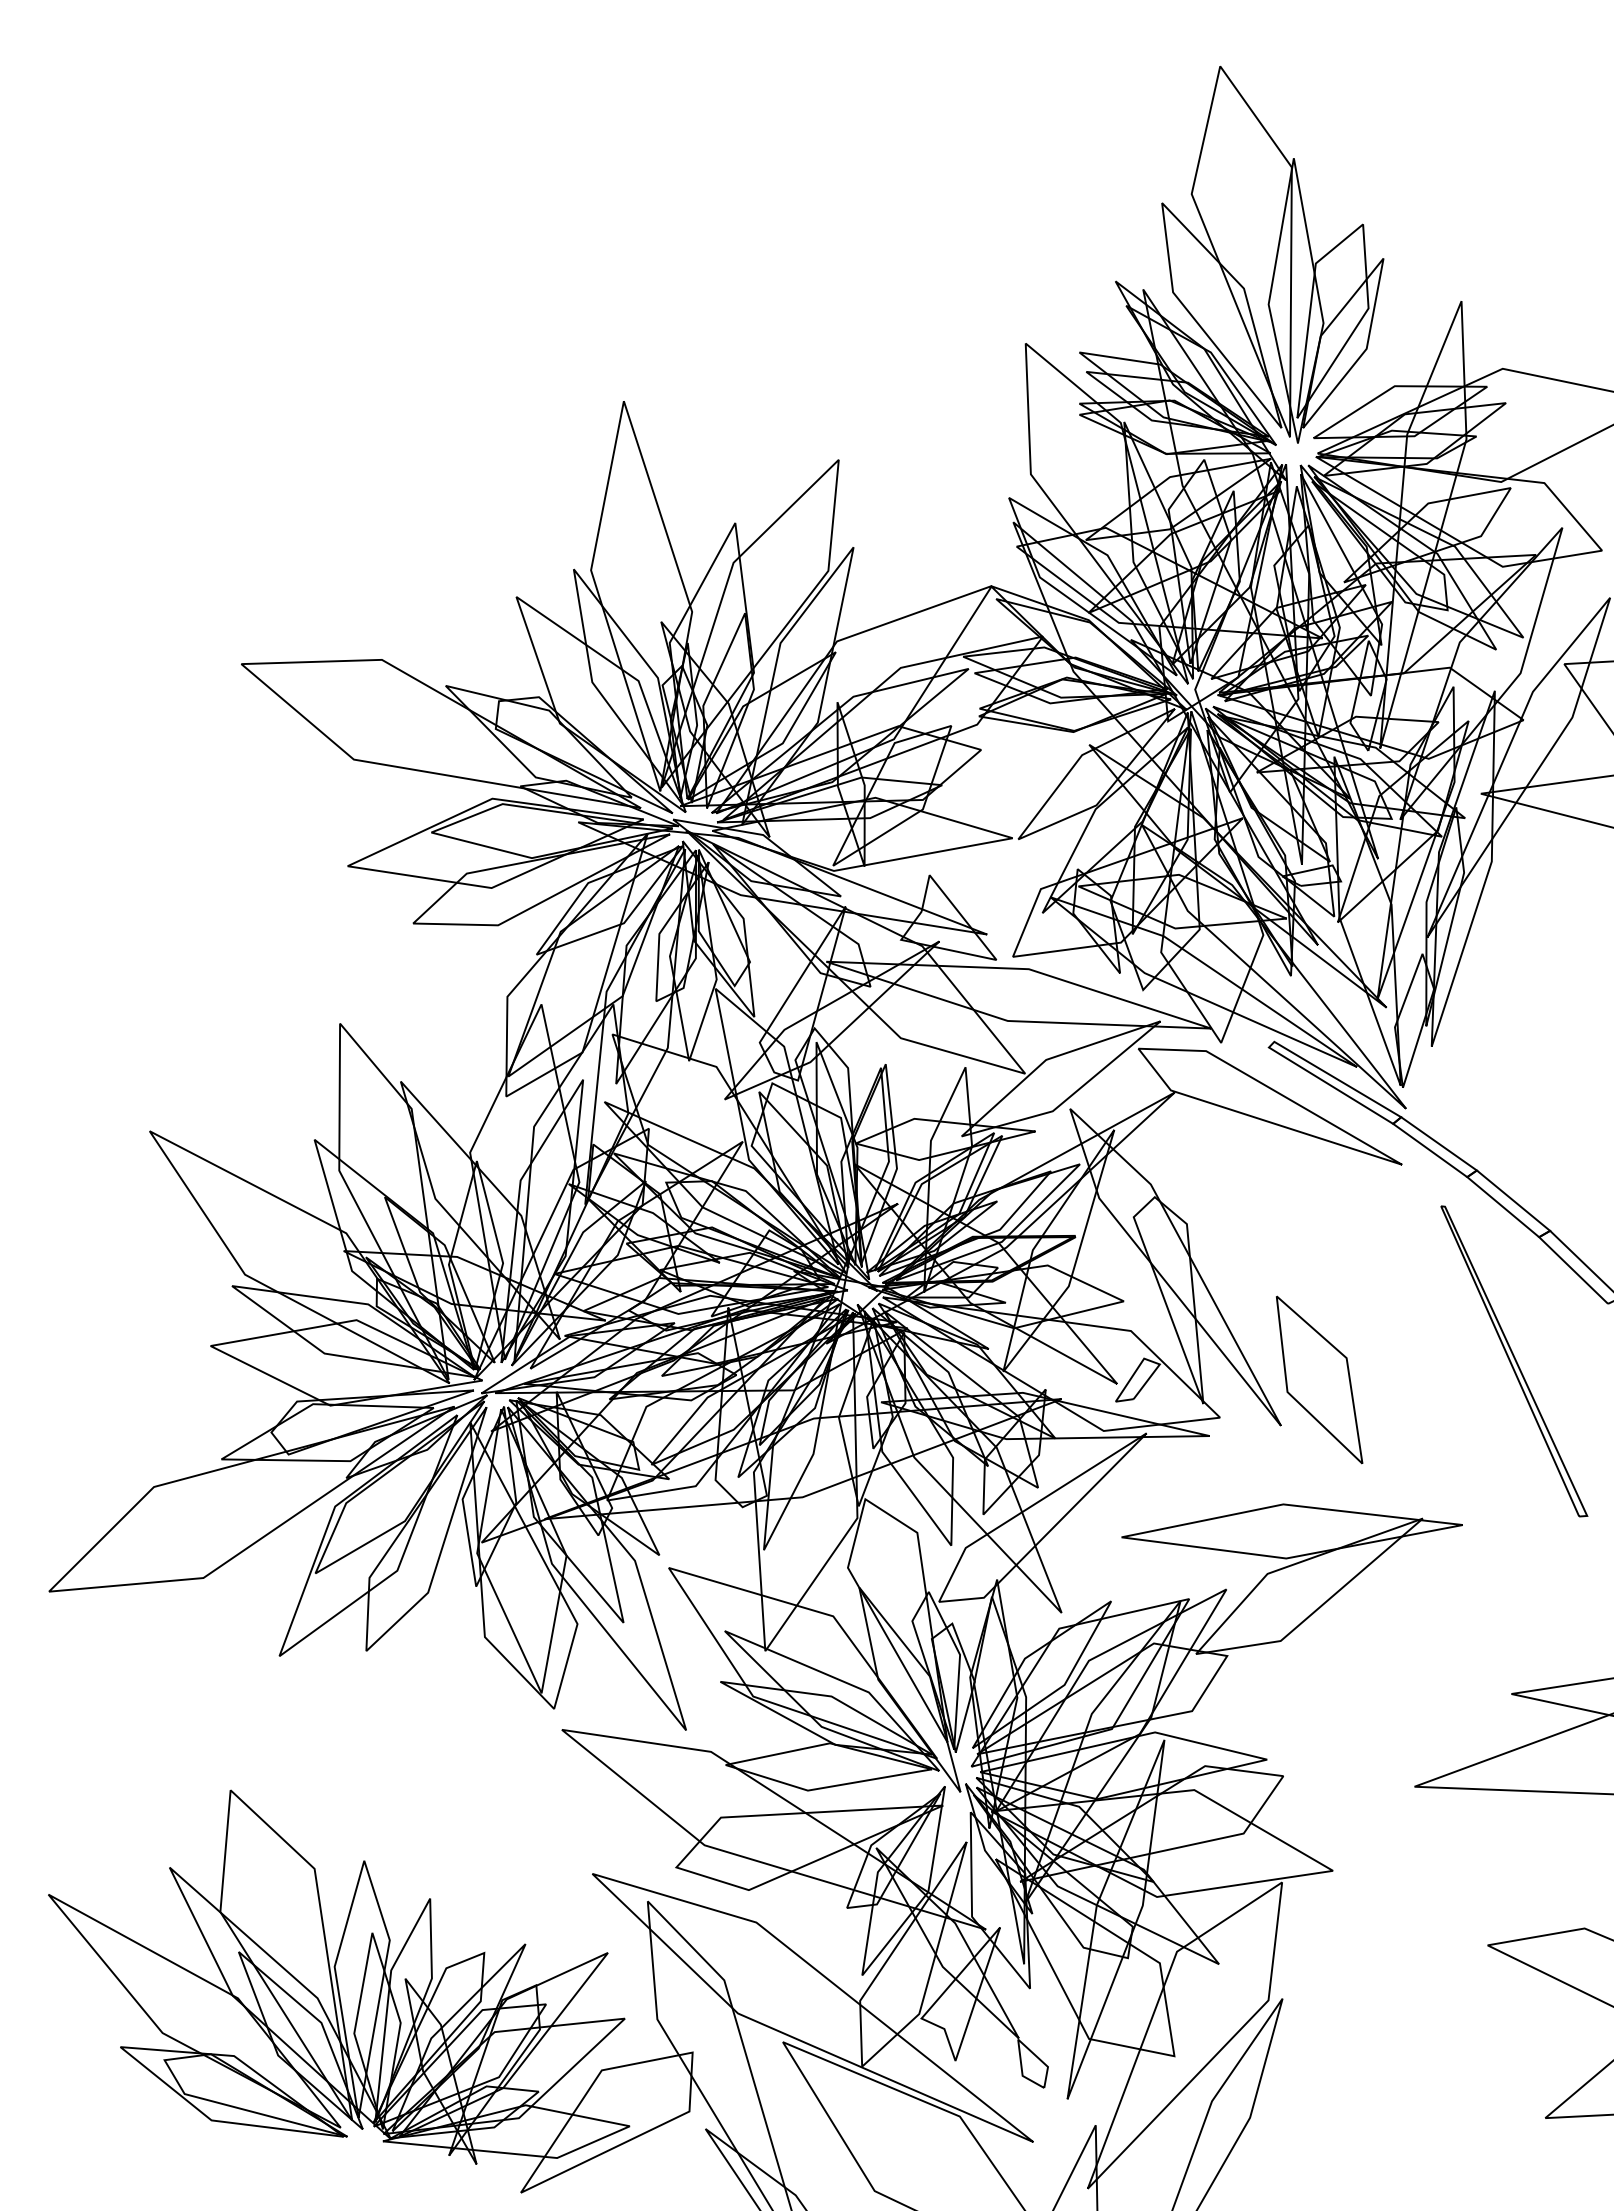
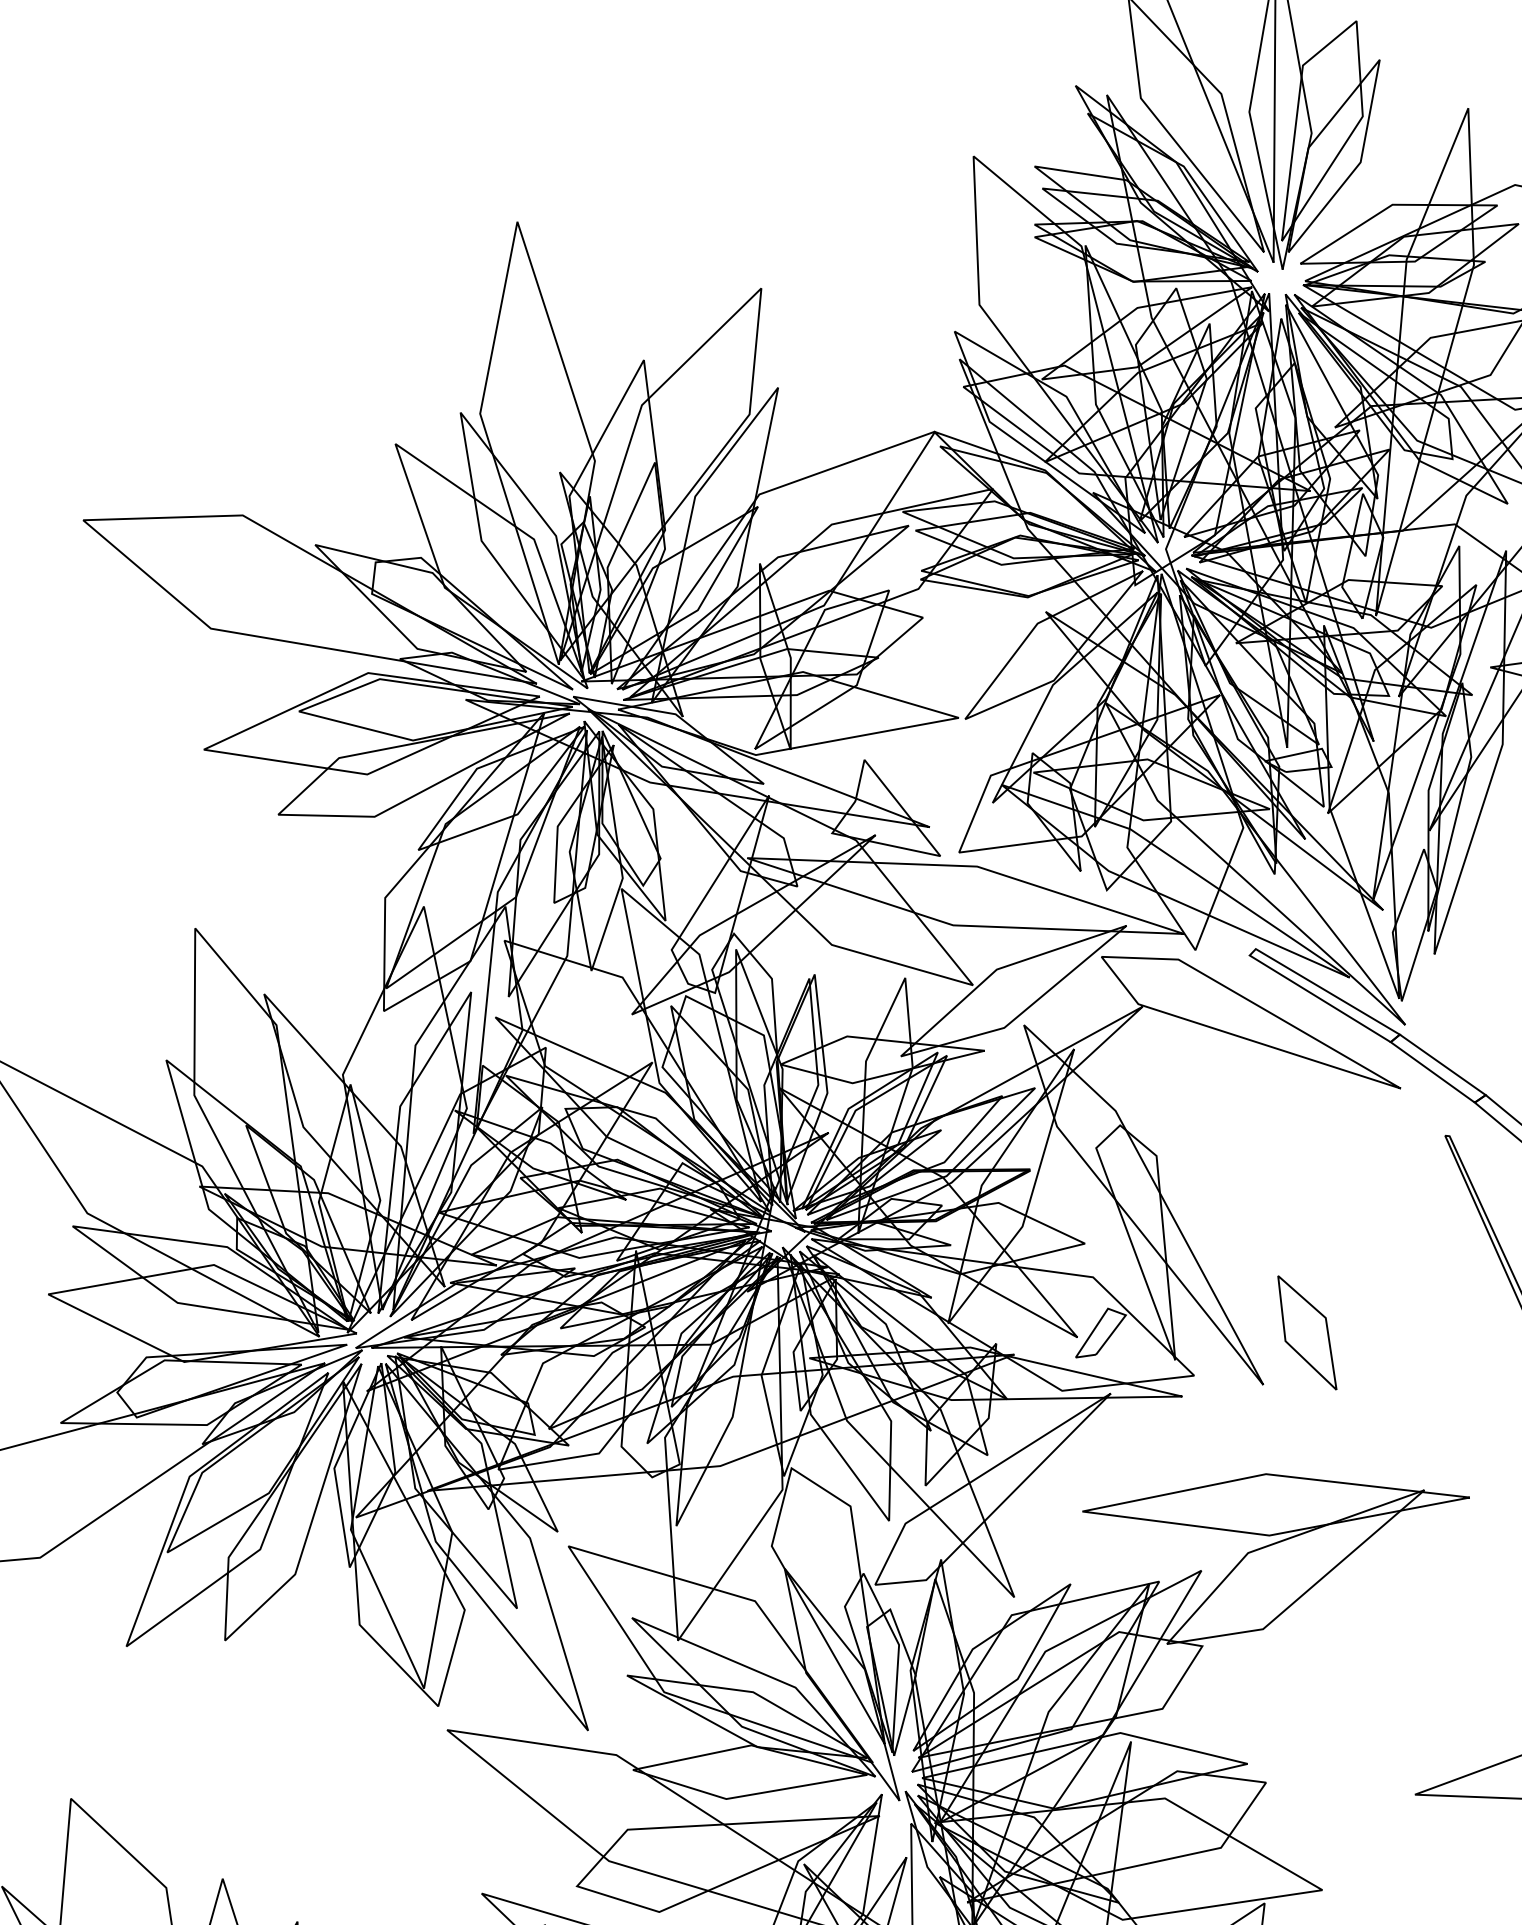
part: (1319, 1379) -> (1307, 1332), size x0.6

